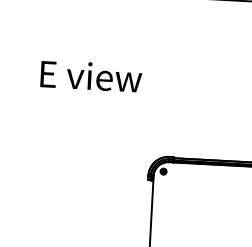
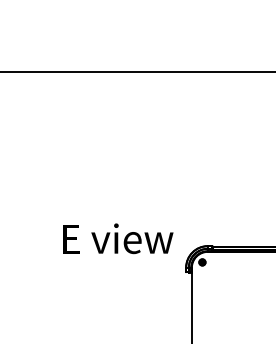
text: (91, 76) -> (118, 238), moved

